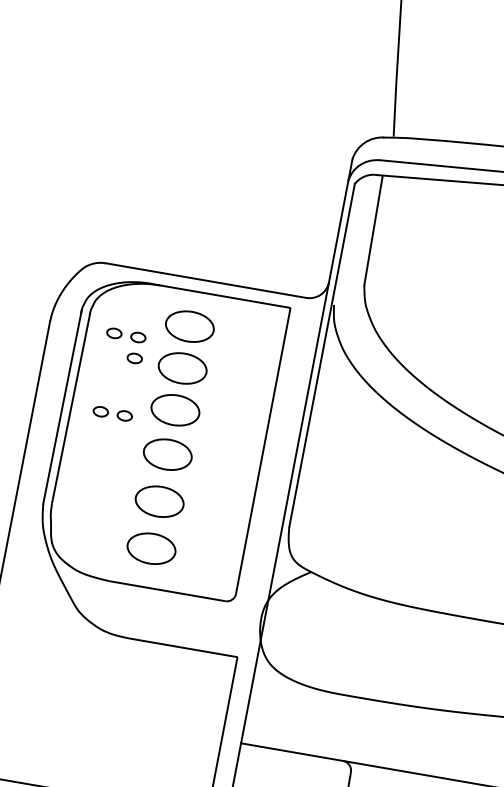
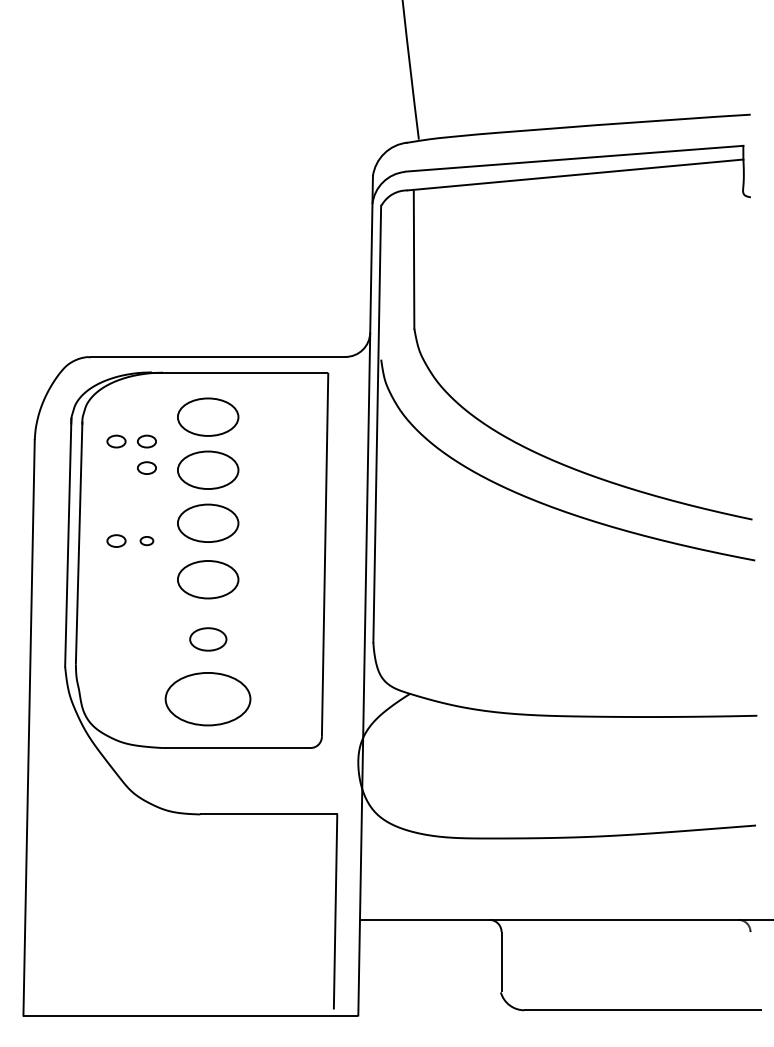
part: (124, 415) -> (146, 540), size x0.7
part: (159, 501) -> (208, 639), size x0.6
part: (151, 548) -> (208, 698), size x1.4

